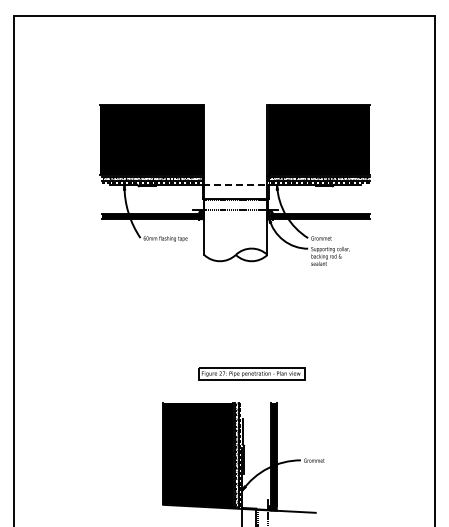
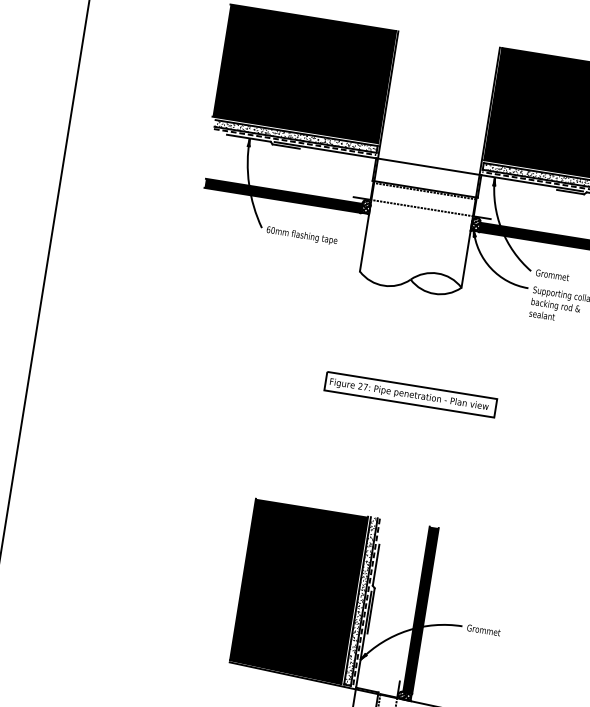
line: (235, 184) -> (428, 166), dashed -> solid
part: (251, 373) -> (409, 394), moved

